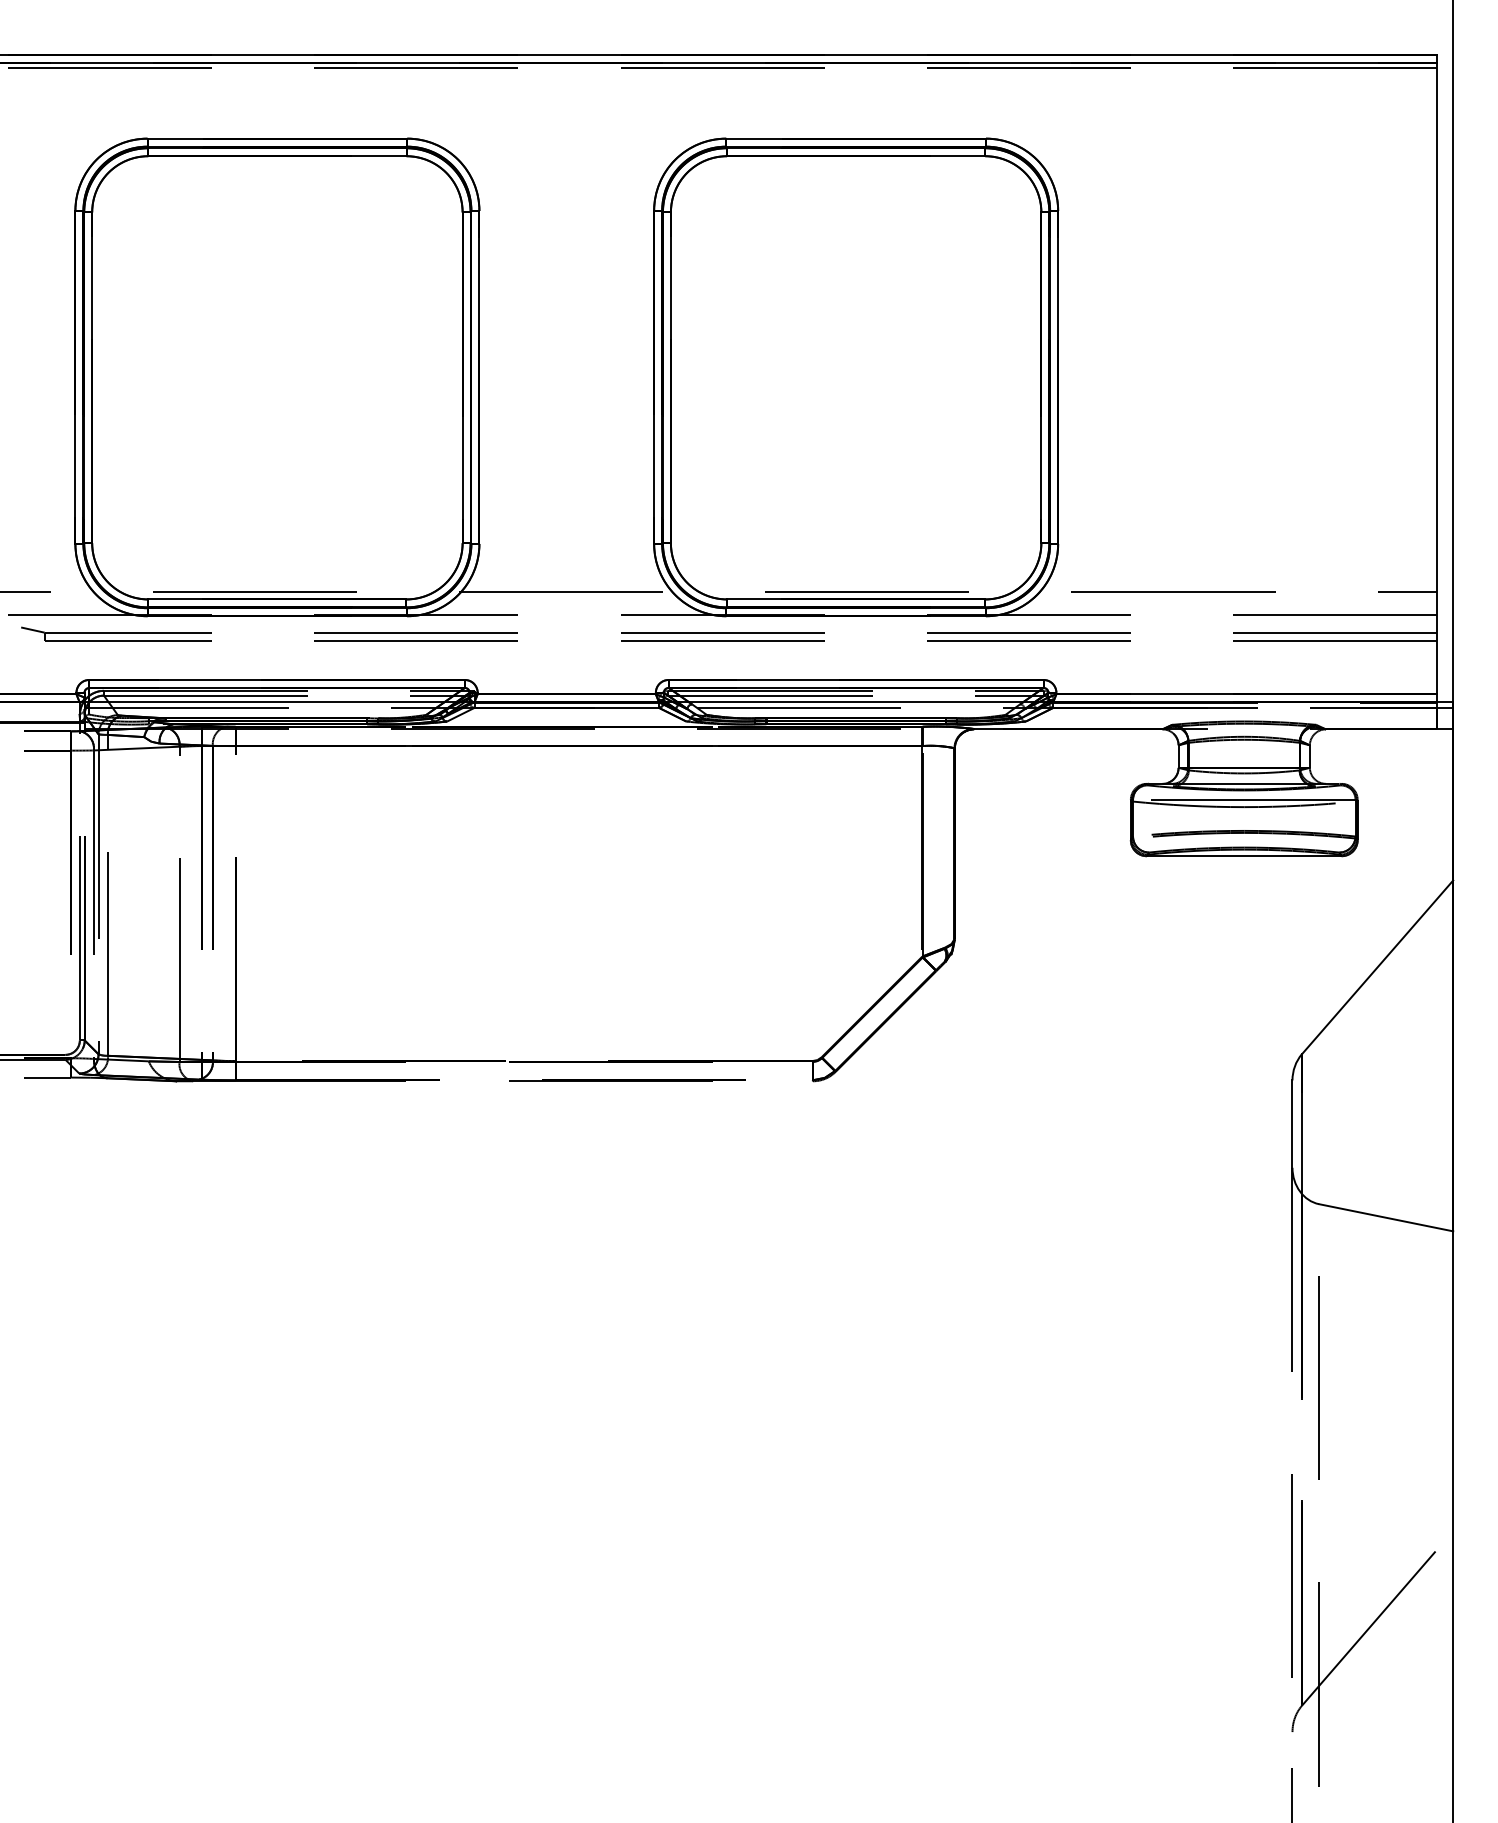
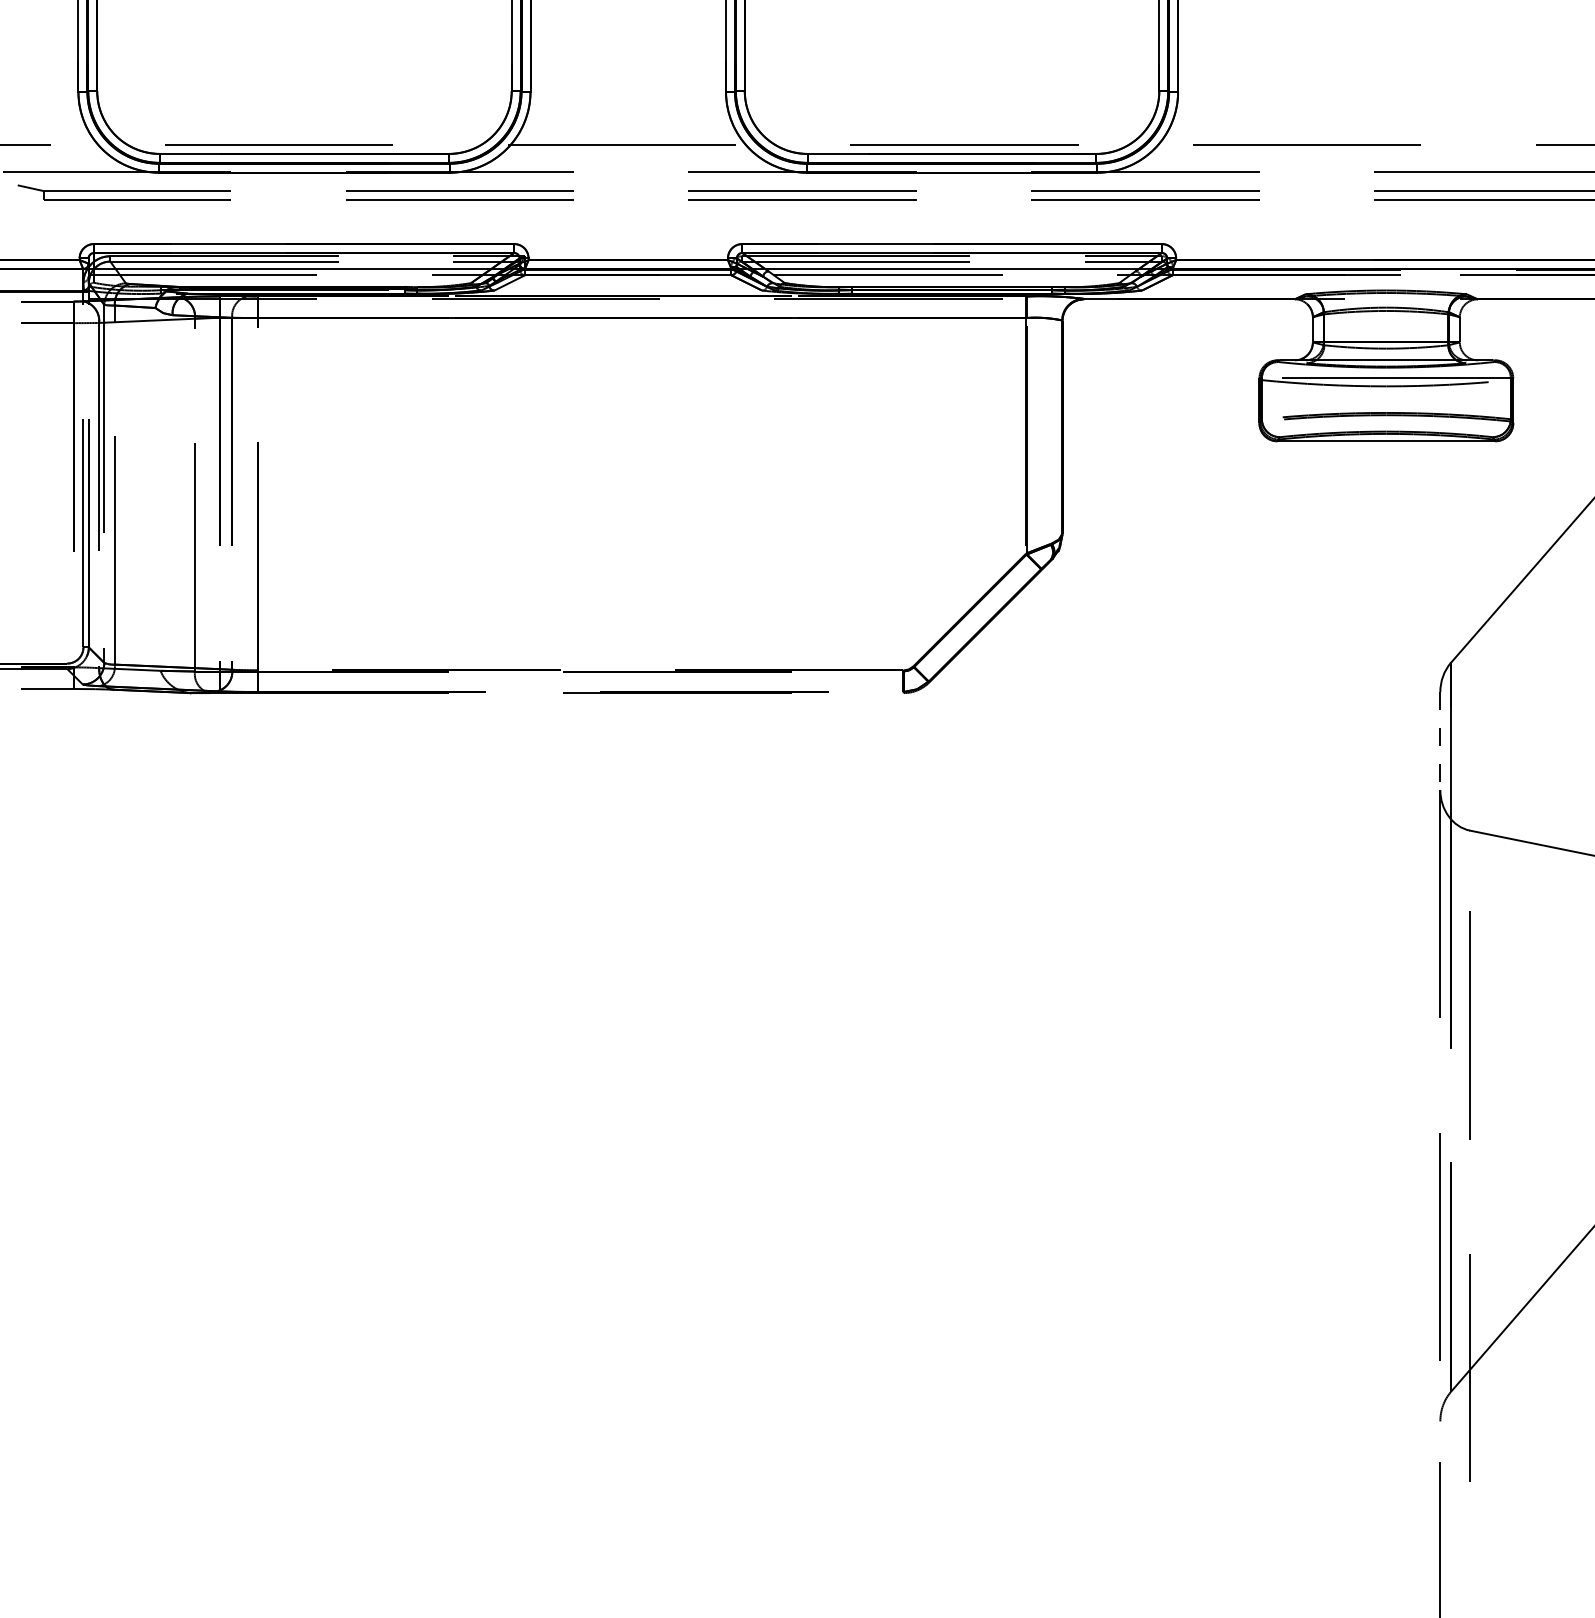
line: (1292, 1124) -> (1440, 741), solid -> dashed

